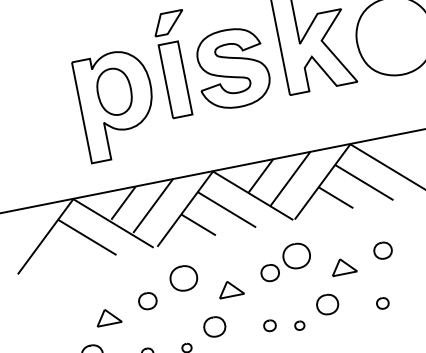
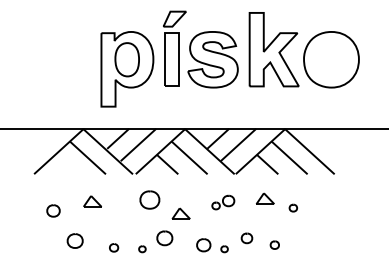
part: (383, 249) -> (293, 207), size x0.6
part: (285, 261) -> (223, 202), size x0.6
part: (343, 266) -> (265, 198), moved
part: (147, 300) -> (53, 210), moved
part: (382, 302) -> (274, 244), moved
part: (327, 304) -> (246, 238), size x0.7
part: (108, 316) -> (92, 201), moved
part: (269, 324) -> (203, 244), size x1.6

